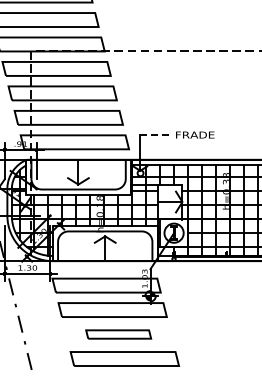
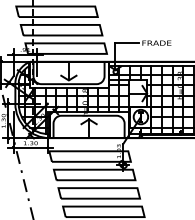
line: (155, 135) -> (126, 43), dashed -> solid
part: (118, 334) -> (99, 193), size x1.67

